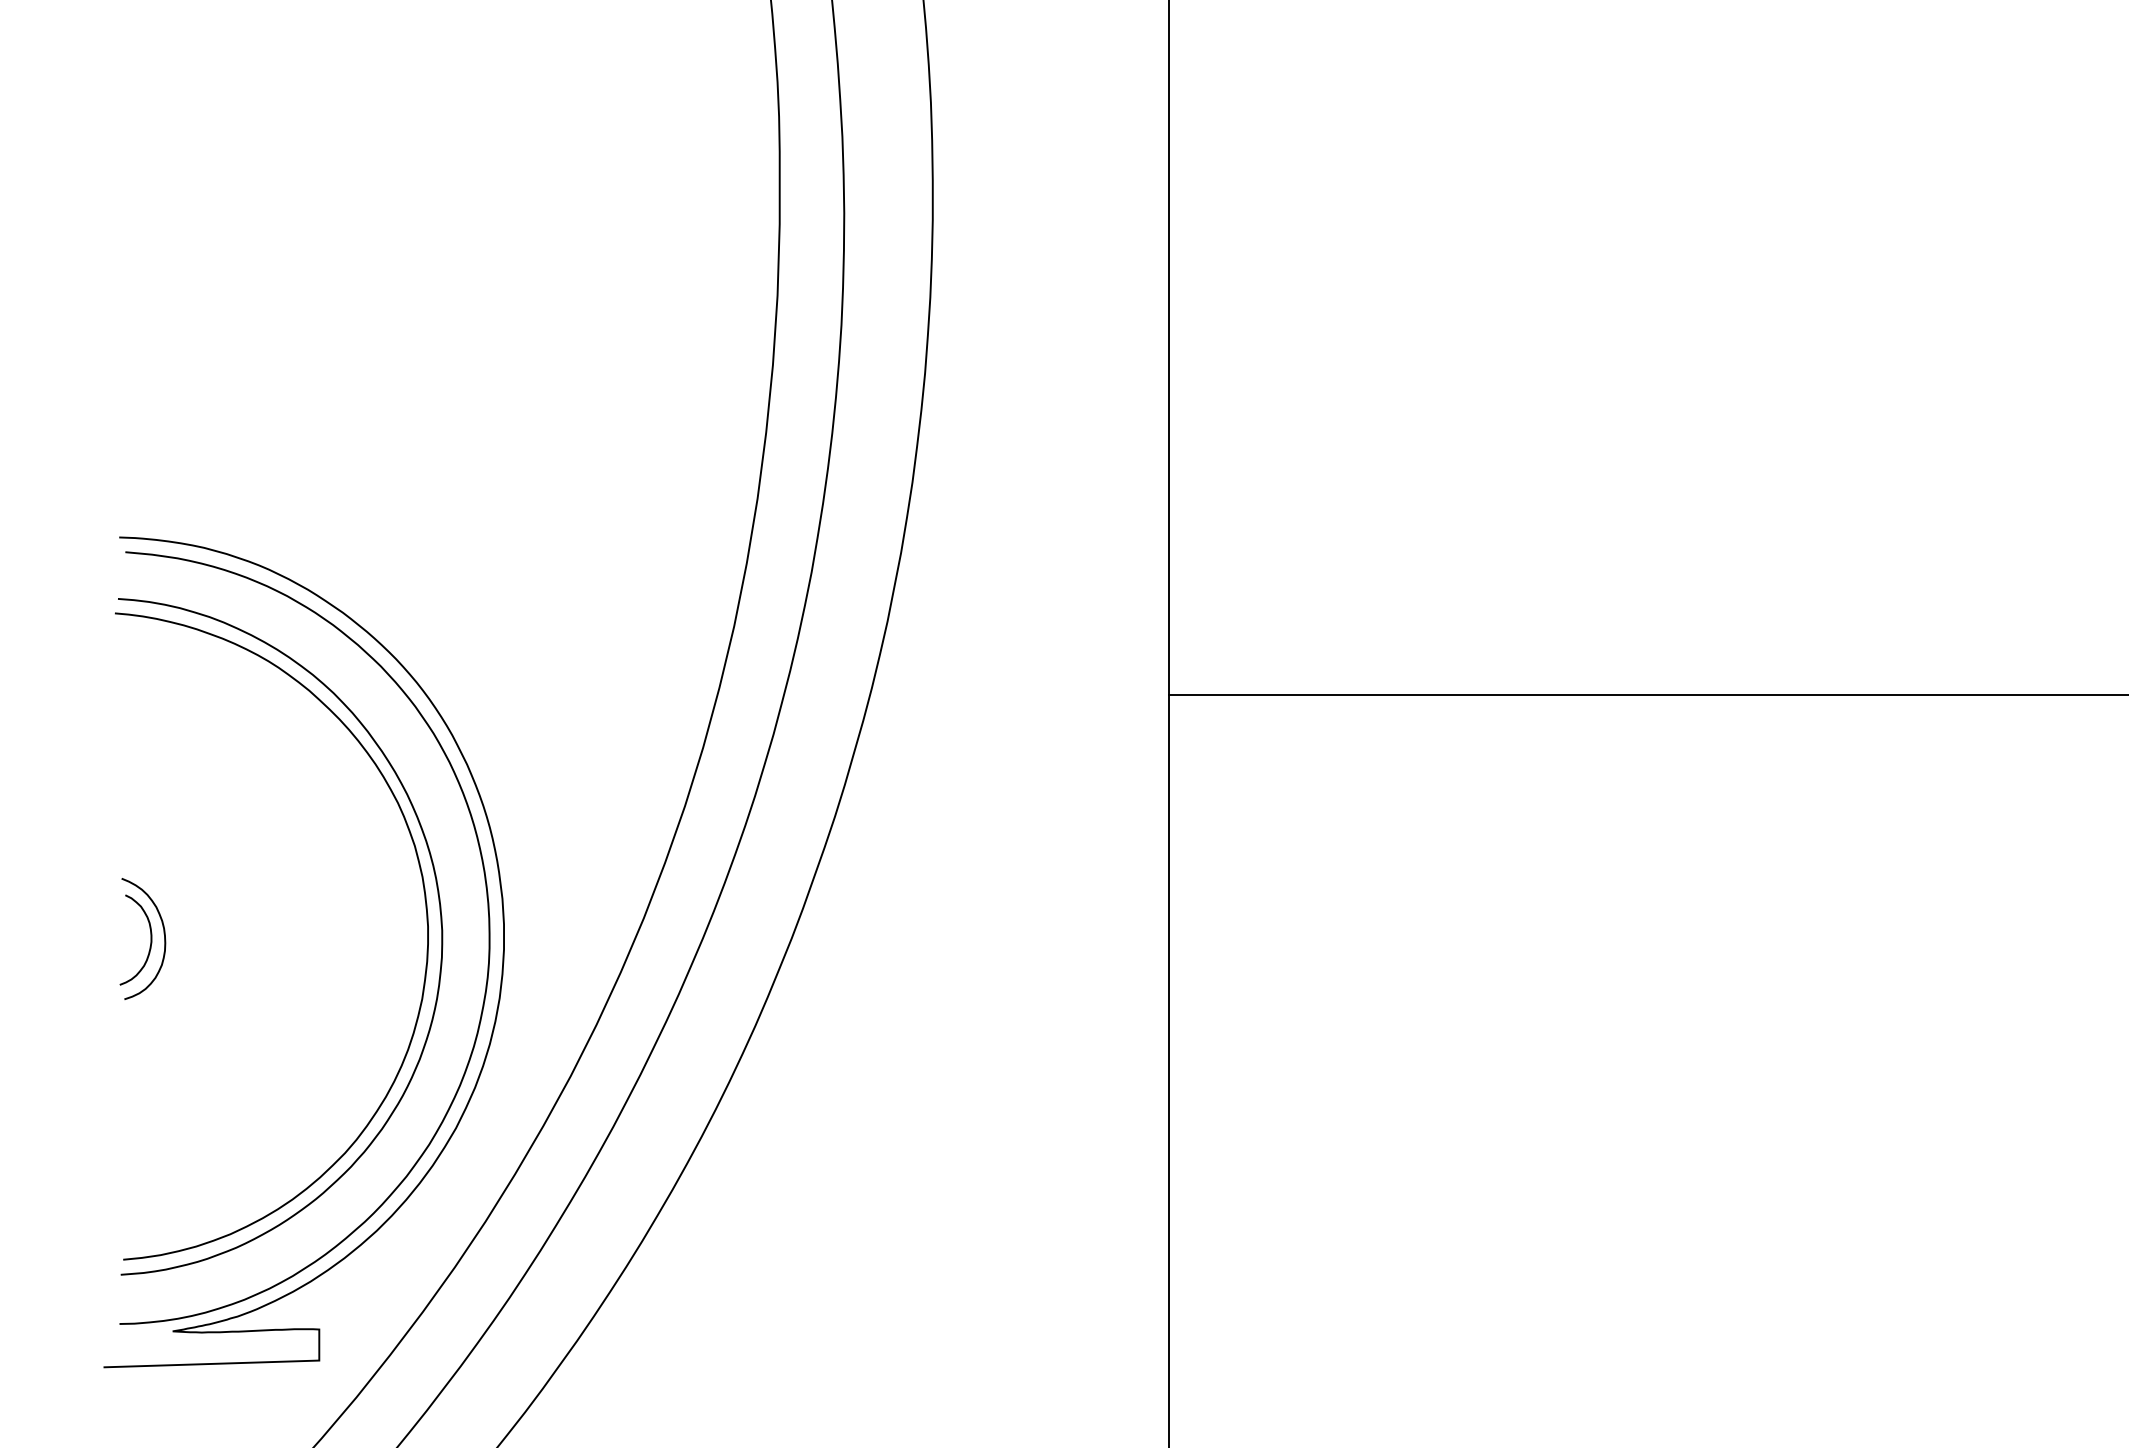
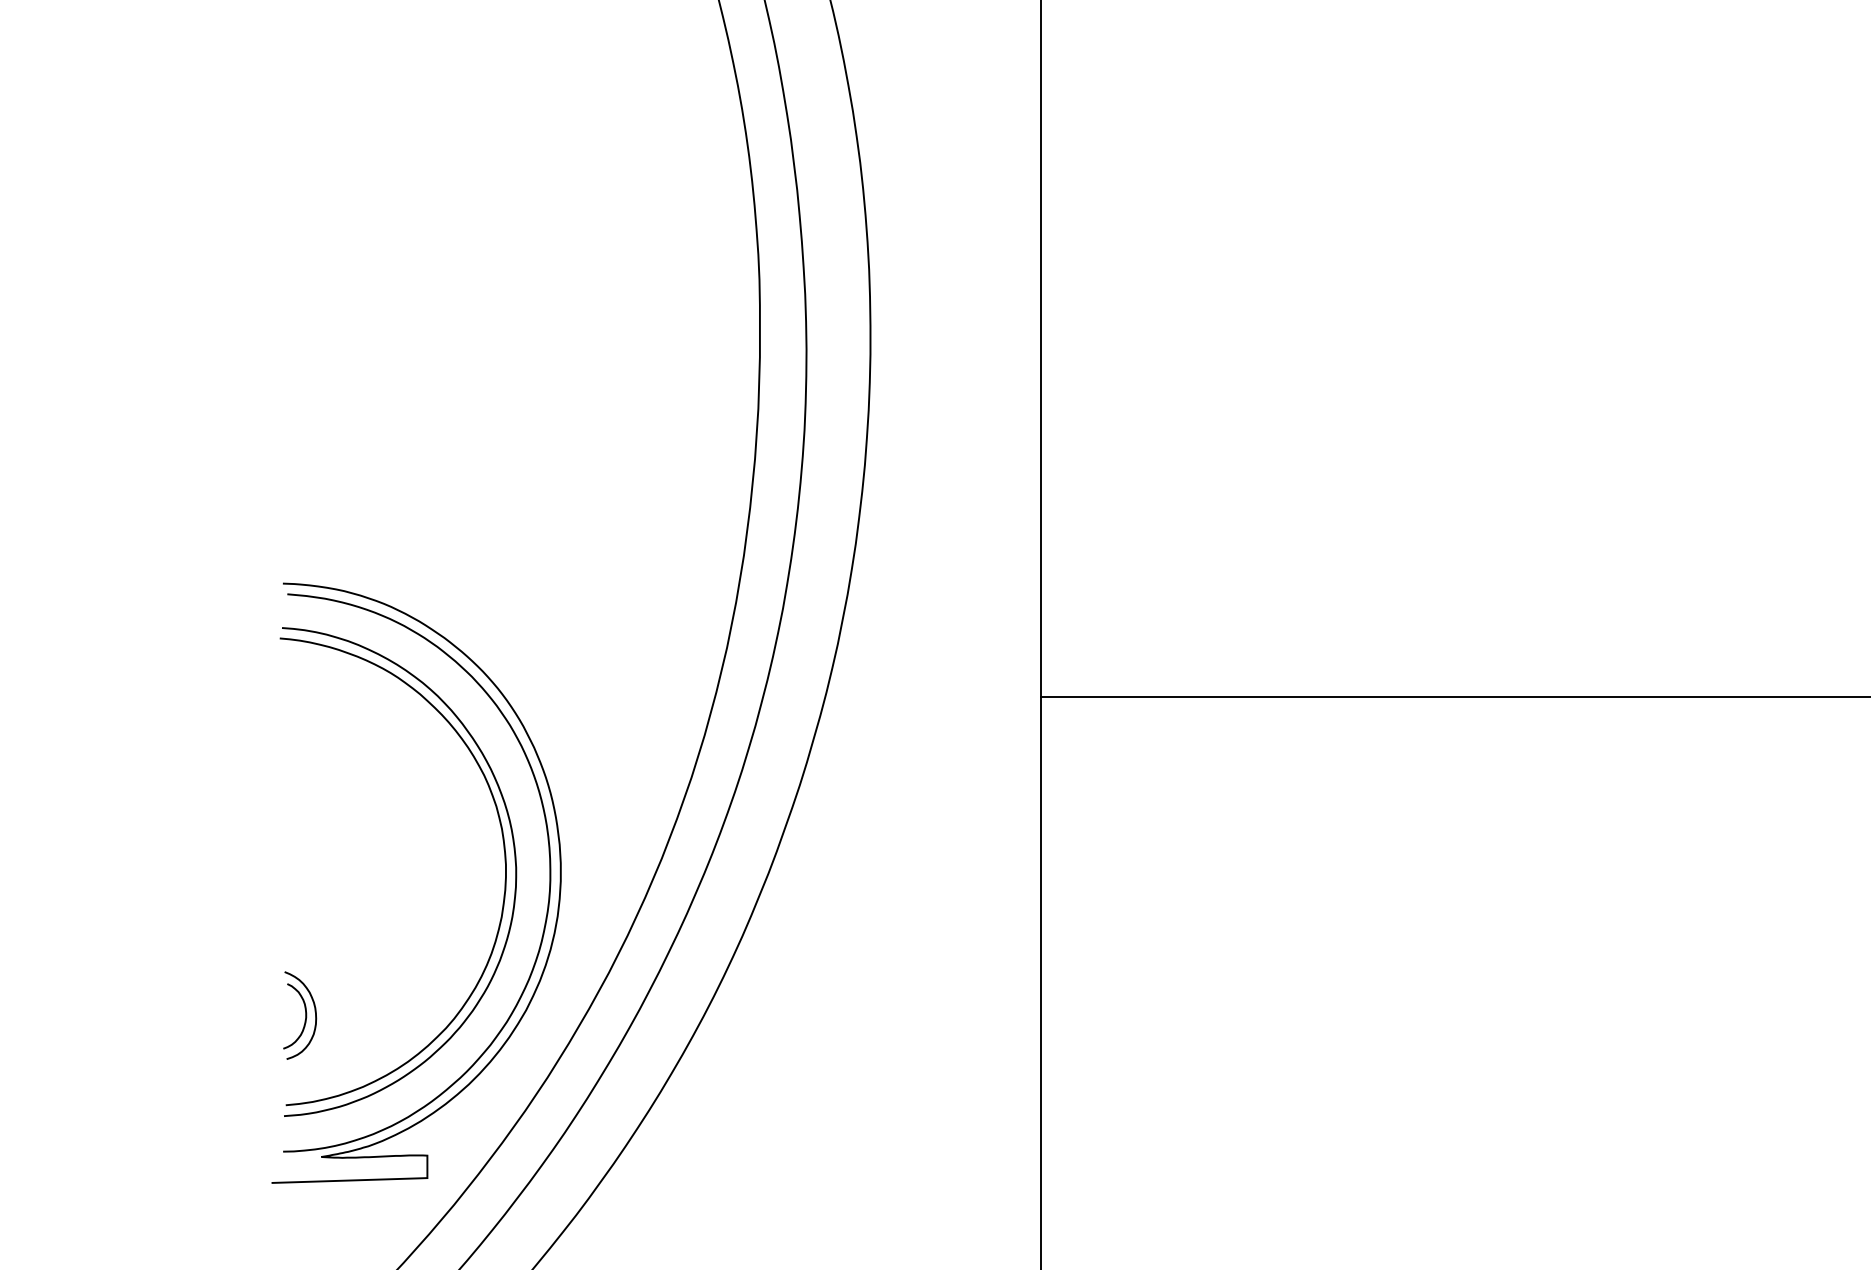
part: (143, 938) -> (300, 1015), moved

